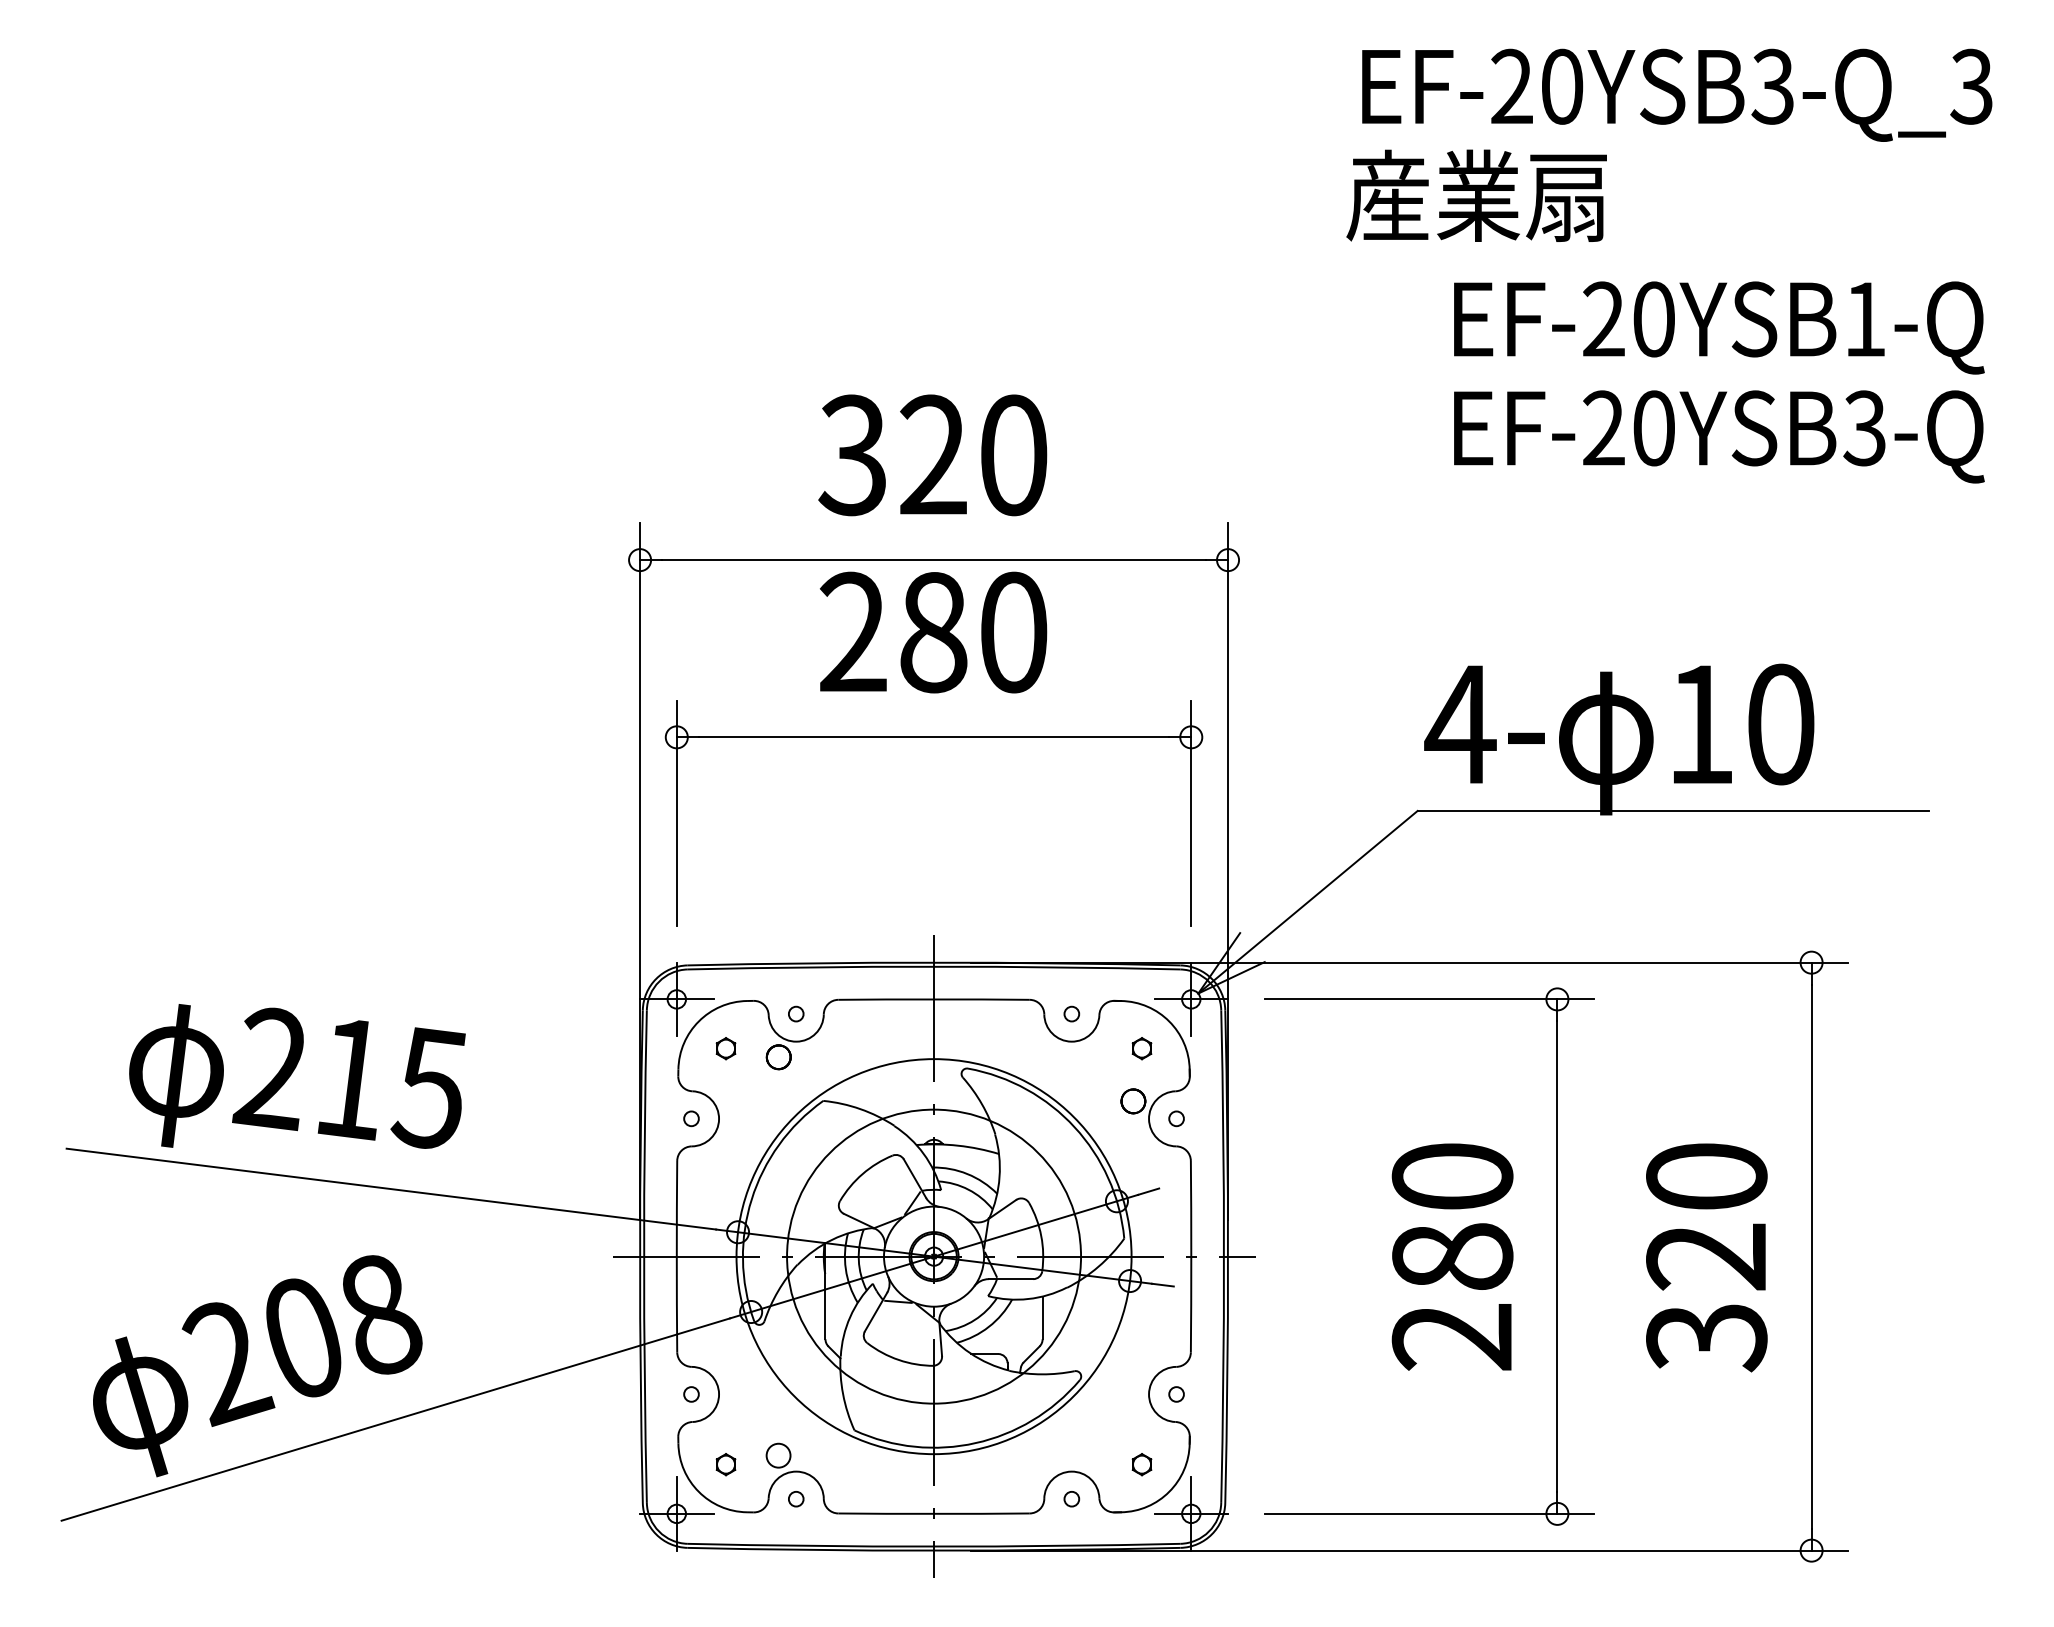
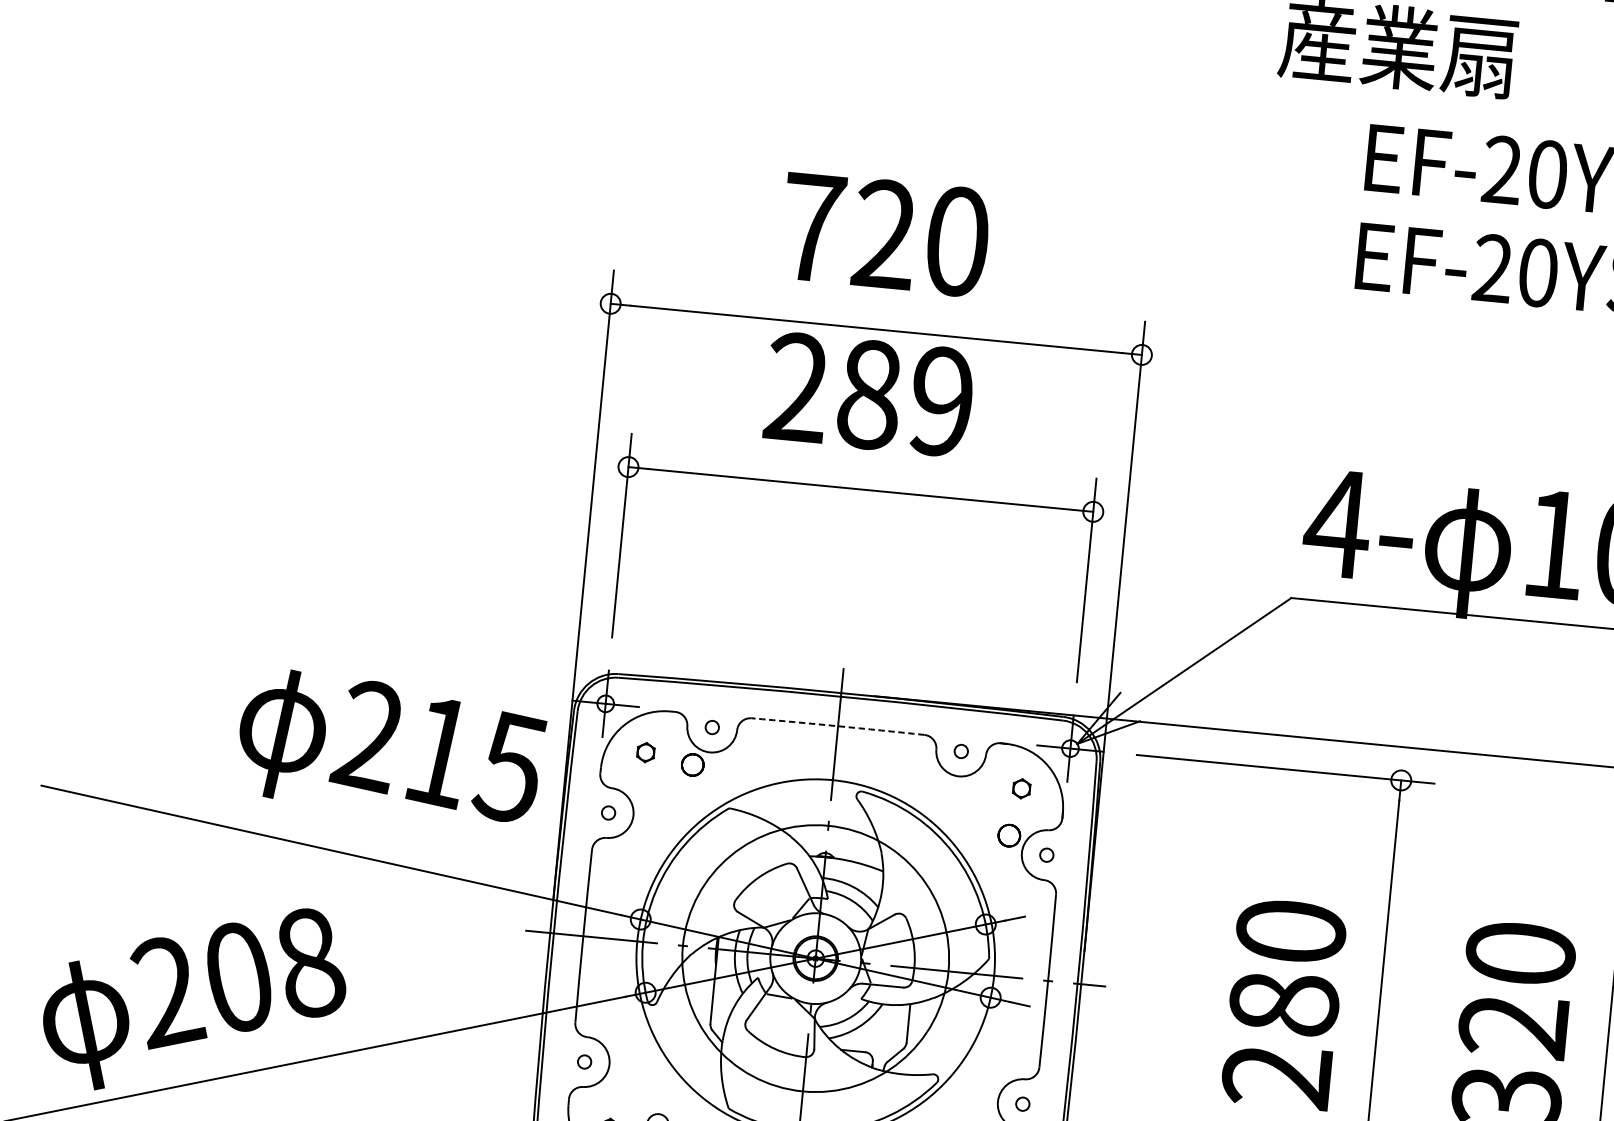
text: (852, 455) -> (811, 227), 320 -> 720
text: (1013, 632) -> (941, 401), 280 -> 289
arc: (934, 999) -> (838, 726), solid -> dashed
text: (297, 1076) -> (391, 745), moved

